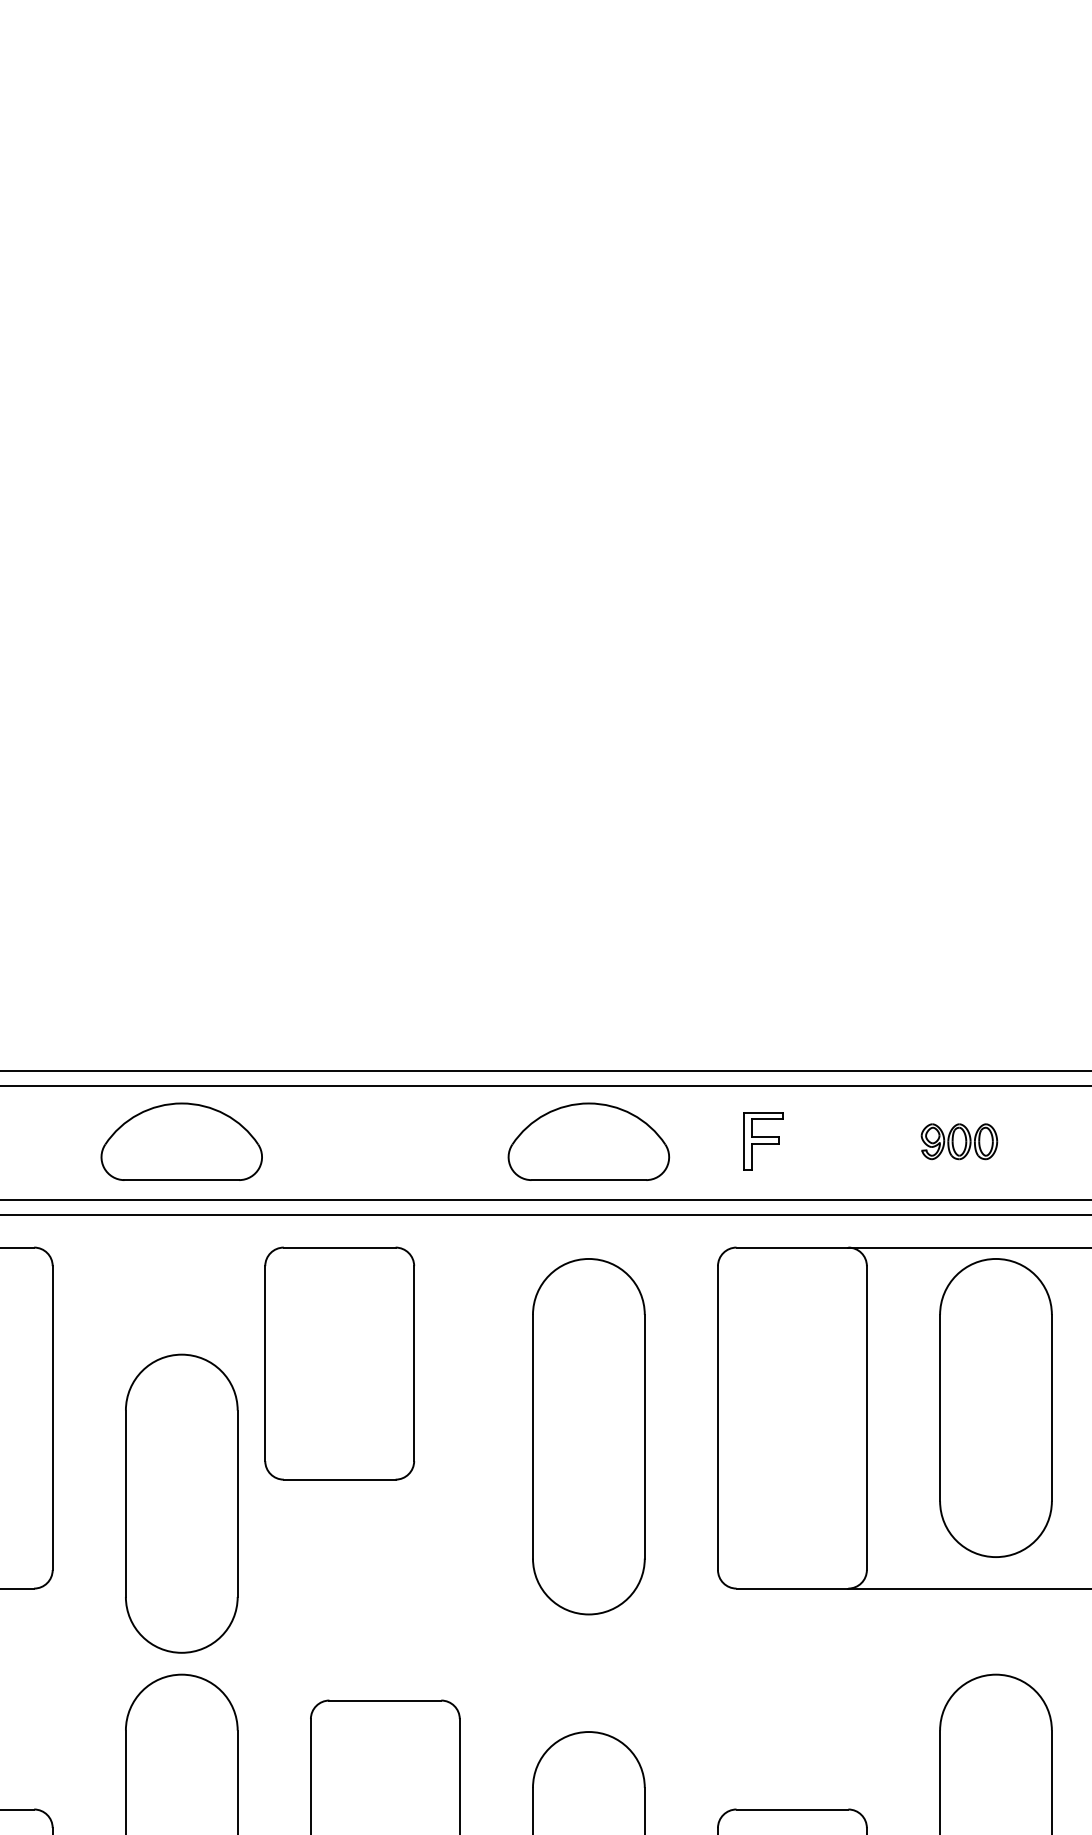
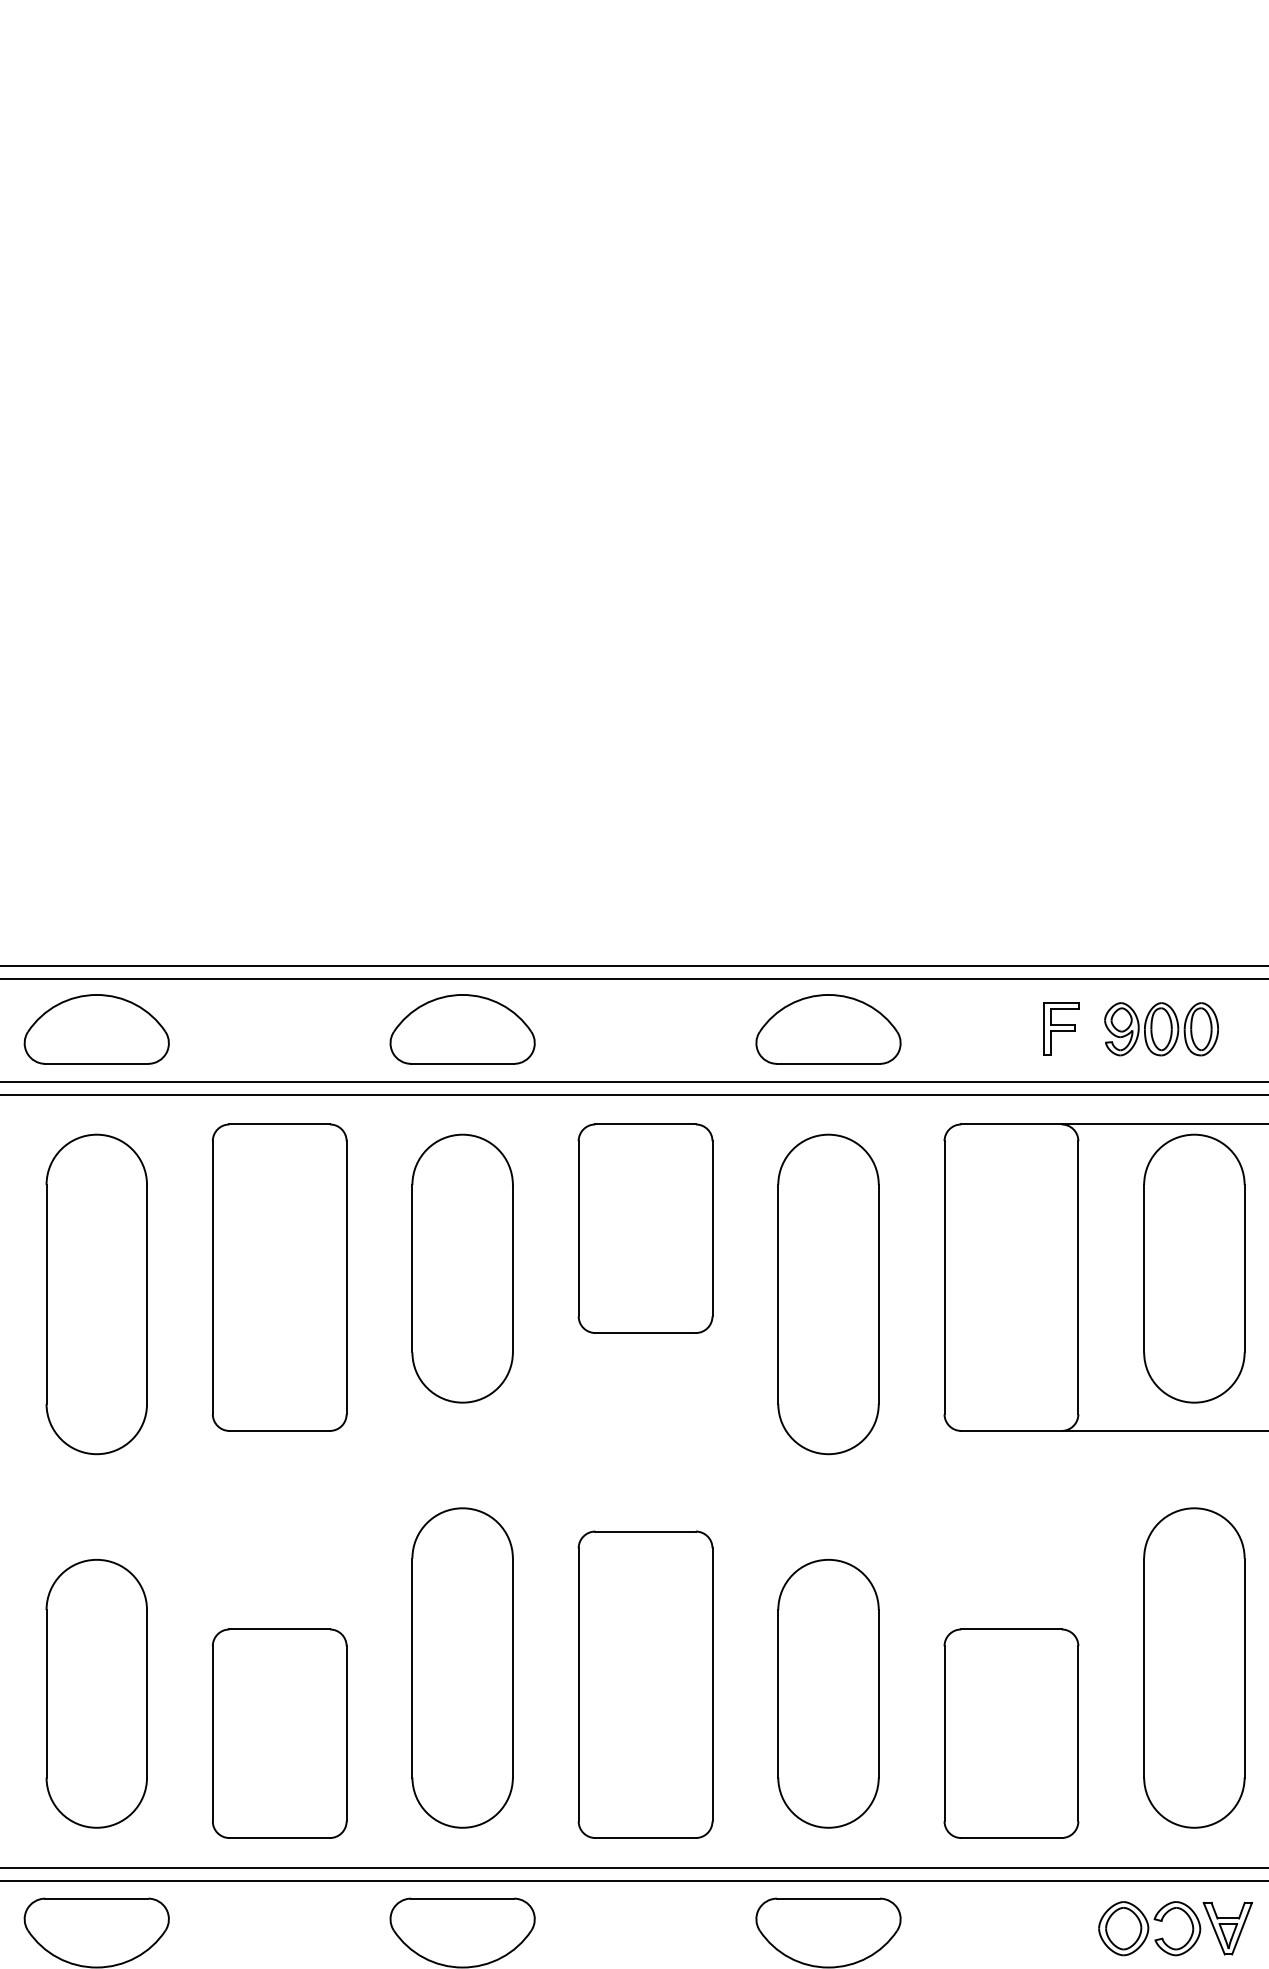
part: (763, 1140) -> (1061, 1028), moved
part: (959, 1141) -> (1161, 1029), size x1.67
part: (339, 1363) -> (645, 1228), moved
part: (181, 1503) -> (462, 1268), moved

